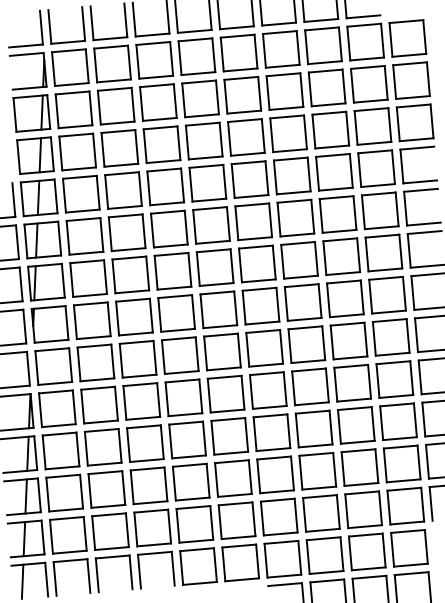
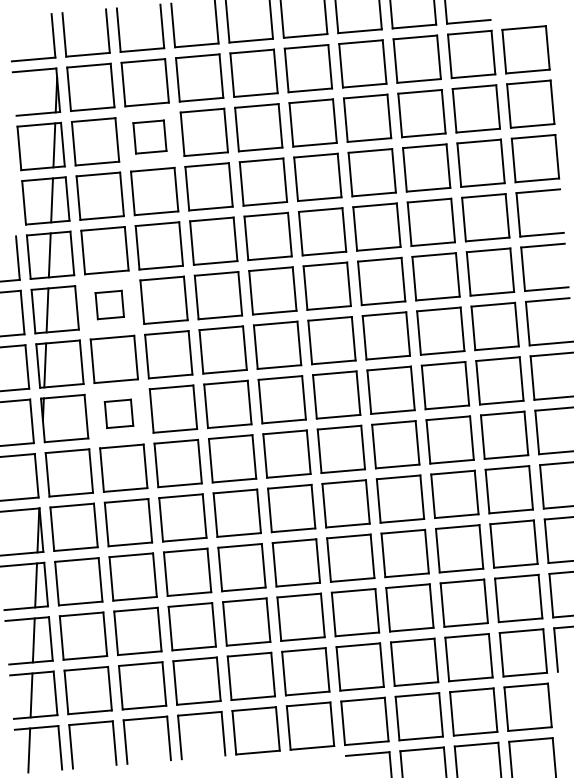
part: (115, 105) -> (149, 136), size x0.7
part: (84, 235) -> (109, 304), size x0.6
part: (91, 320) -> (118, 413), size x0.6

